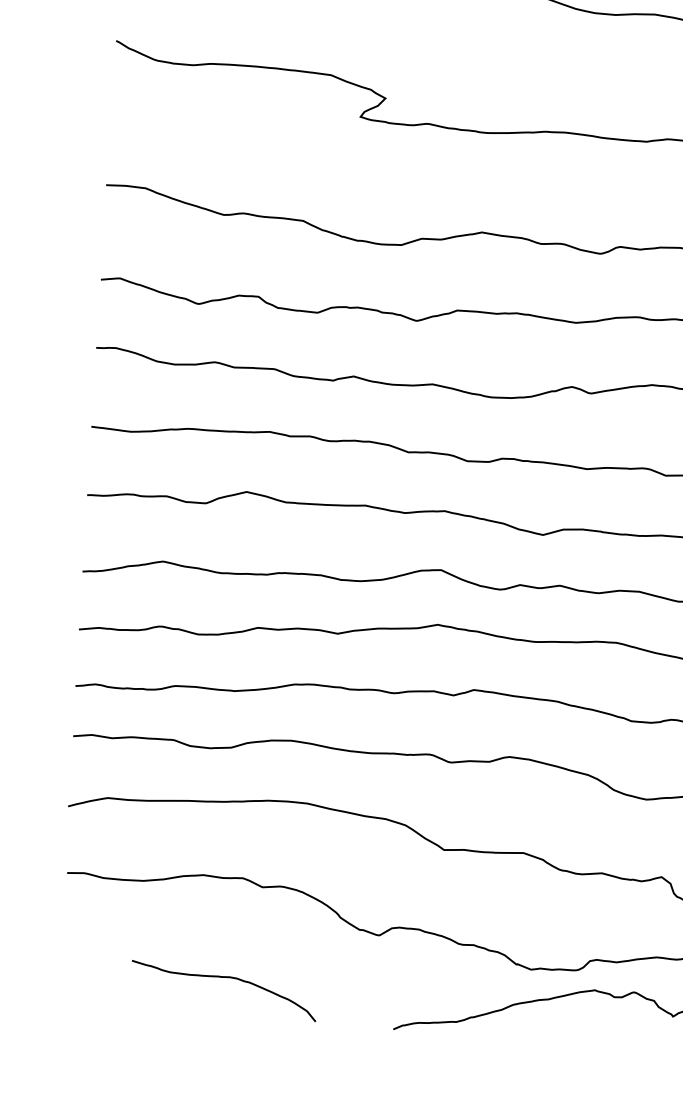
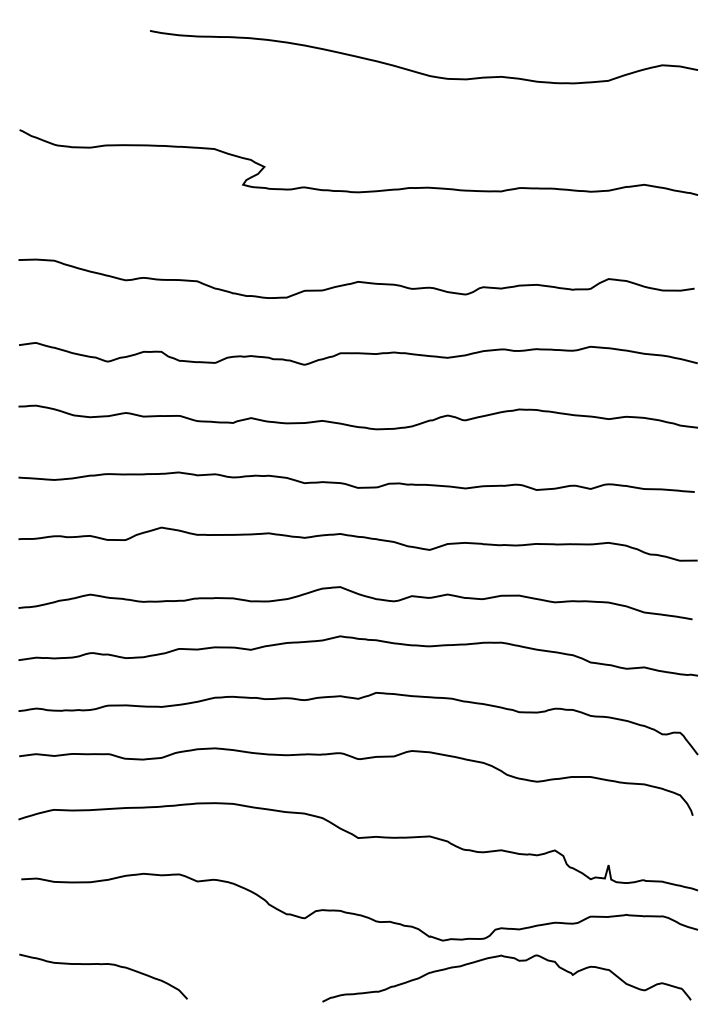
curve: (222, 978) -> (101, 965), moved

